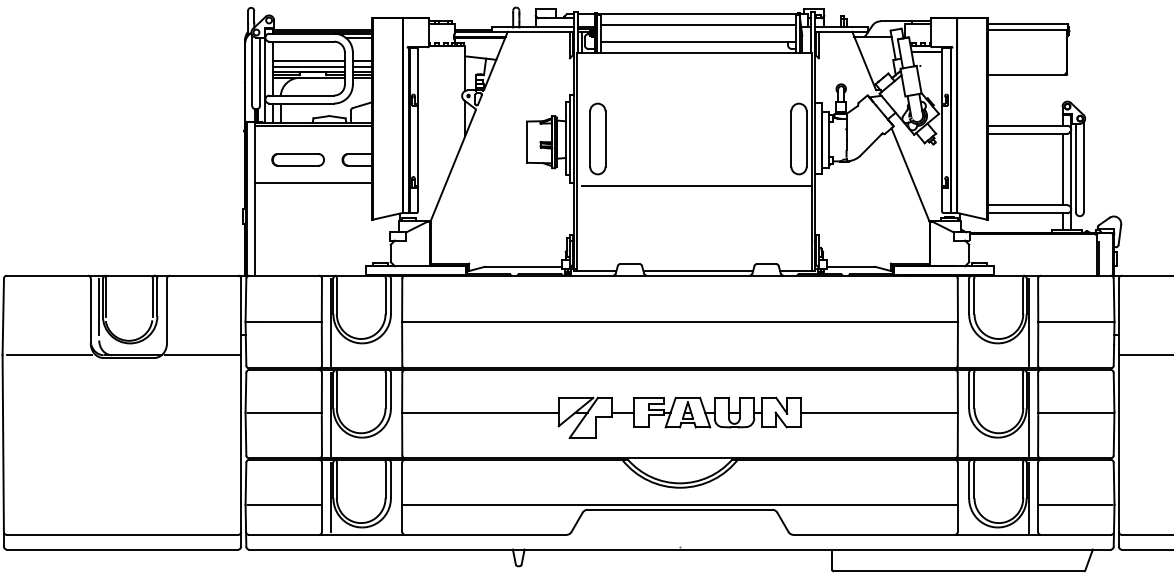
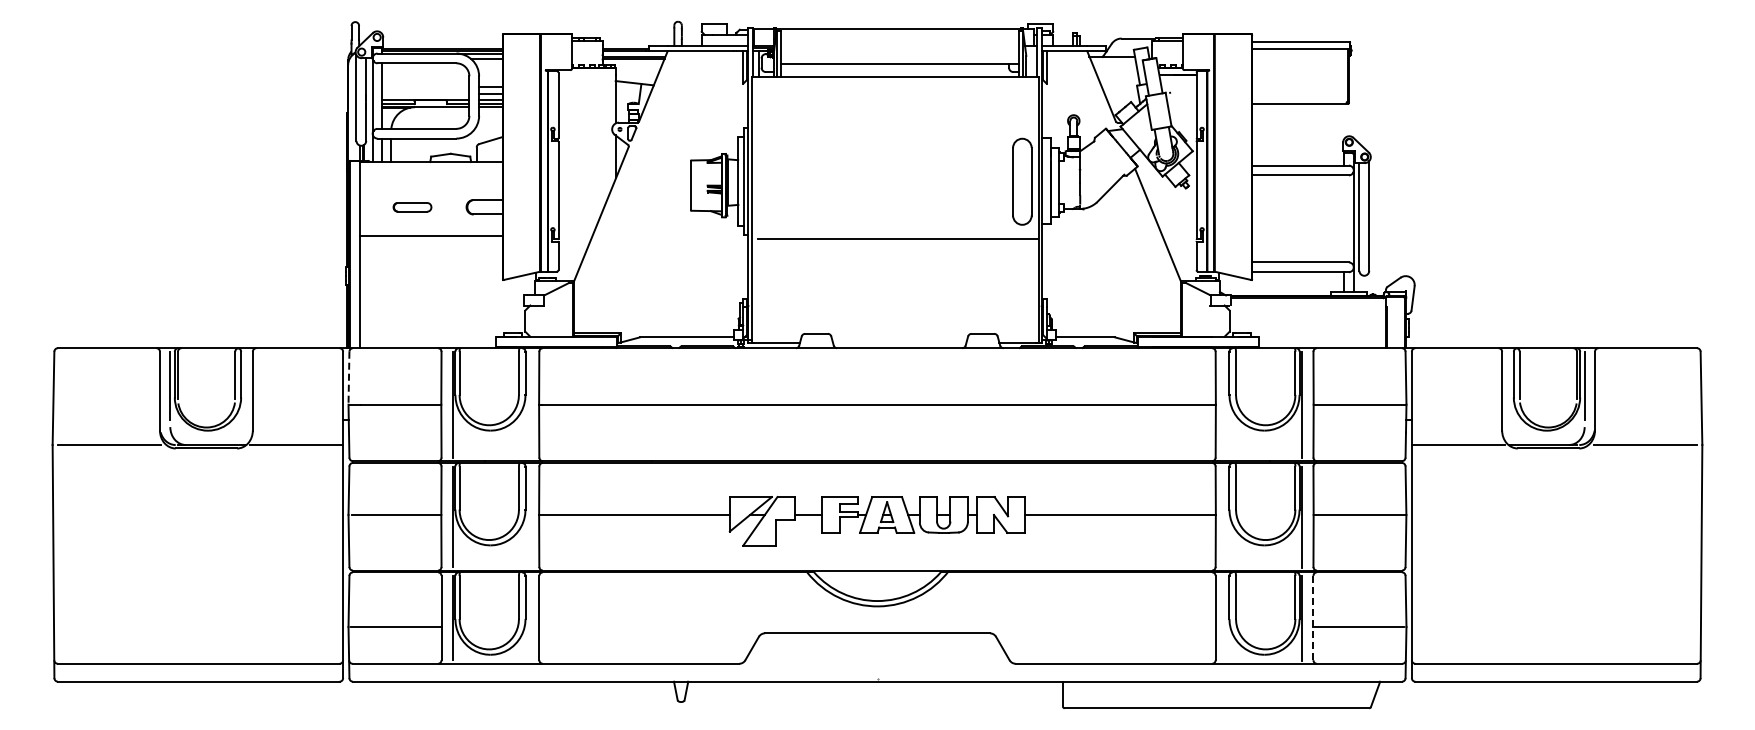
line: (698, 24) -> (899, 42), removed
line: (308, 60) -> (425, 86), removed
line: (308, 66) -> (425, 93), removed
line: (312, 126) -> (430, 166), removed
part: (597, 138) -> (777, 181), removed
part: (298, 160) -> (412, 207), size x0.6
line: (1063, 169) -> (1344, 218), removed
line: (698, 271) -> (899, 342), removed
line: (245, 300) -> (348, 378), solid -> dashed
line: (1038, 497) -> (1313, 618), solid -> dashed
line: (680, 505) -> (877, 627), removed

